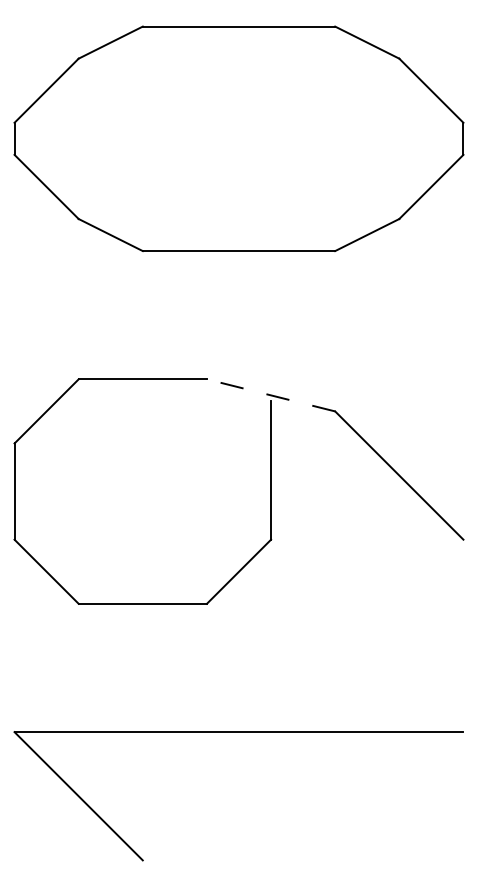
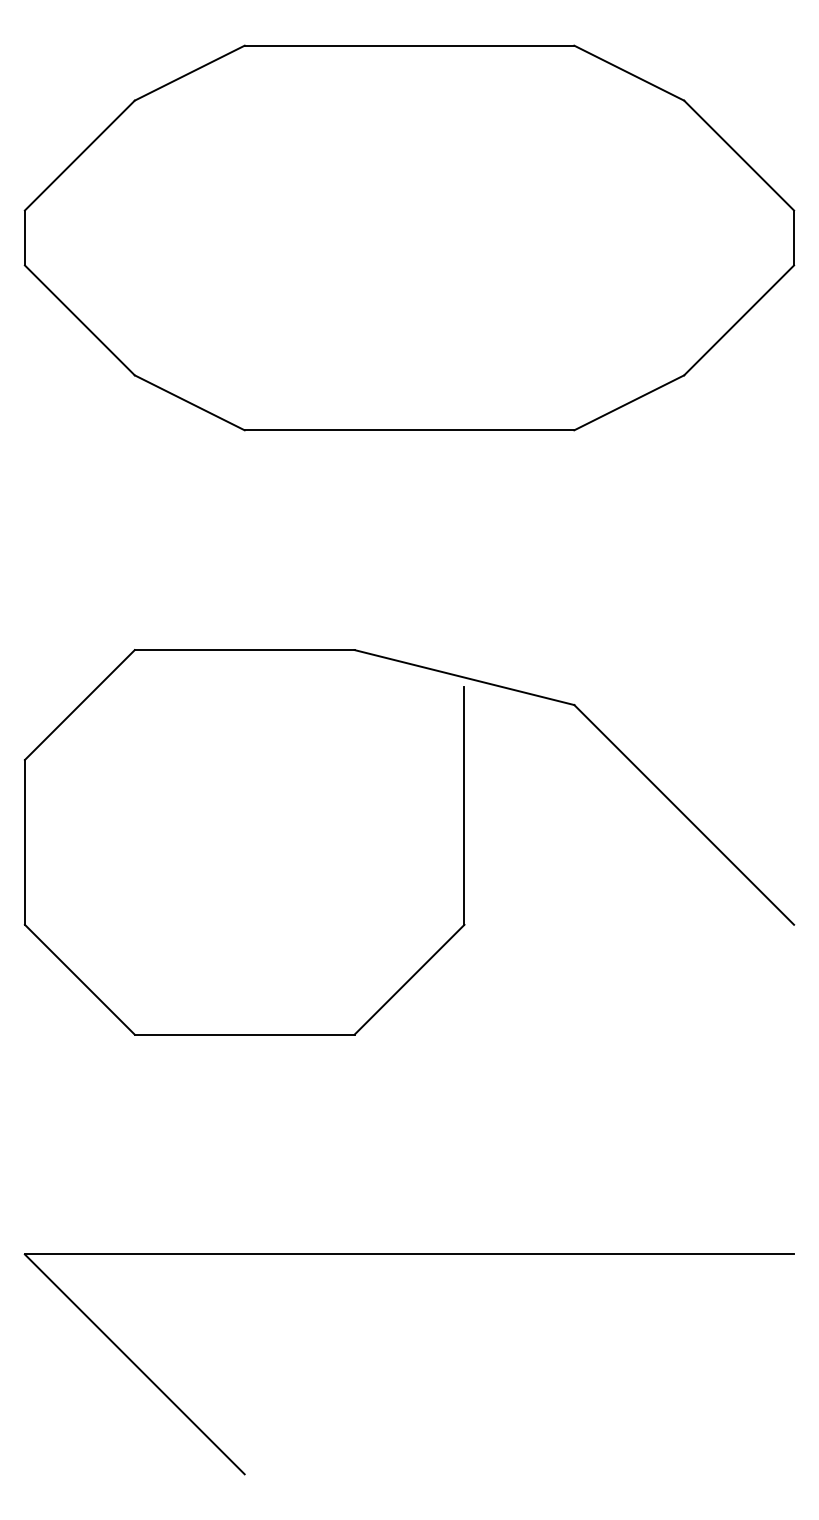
line: (270, 395) -> (463, 677), dashed -> solid

